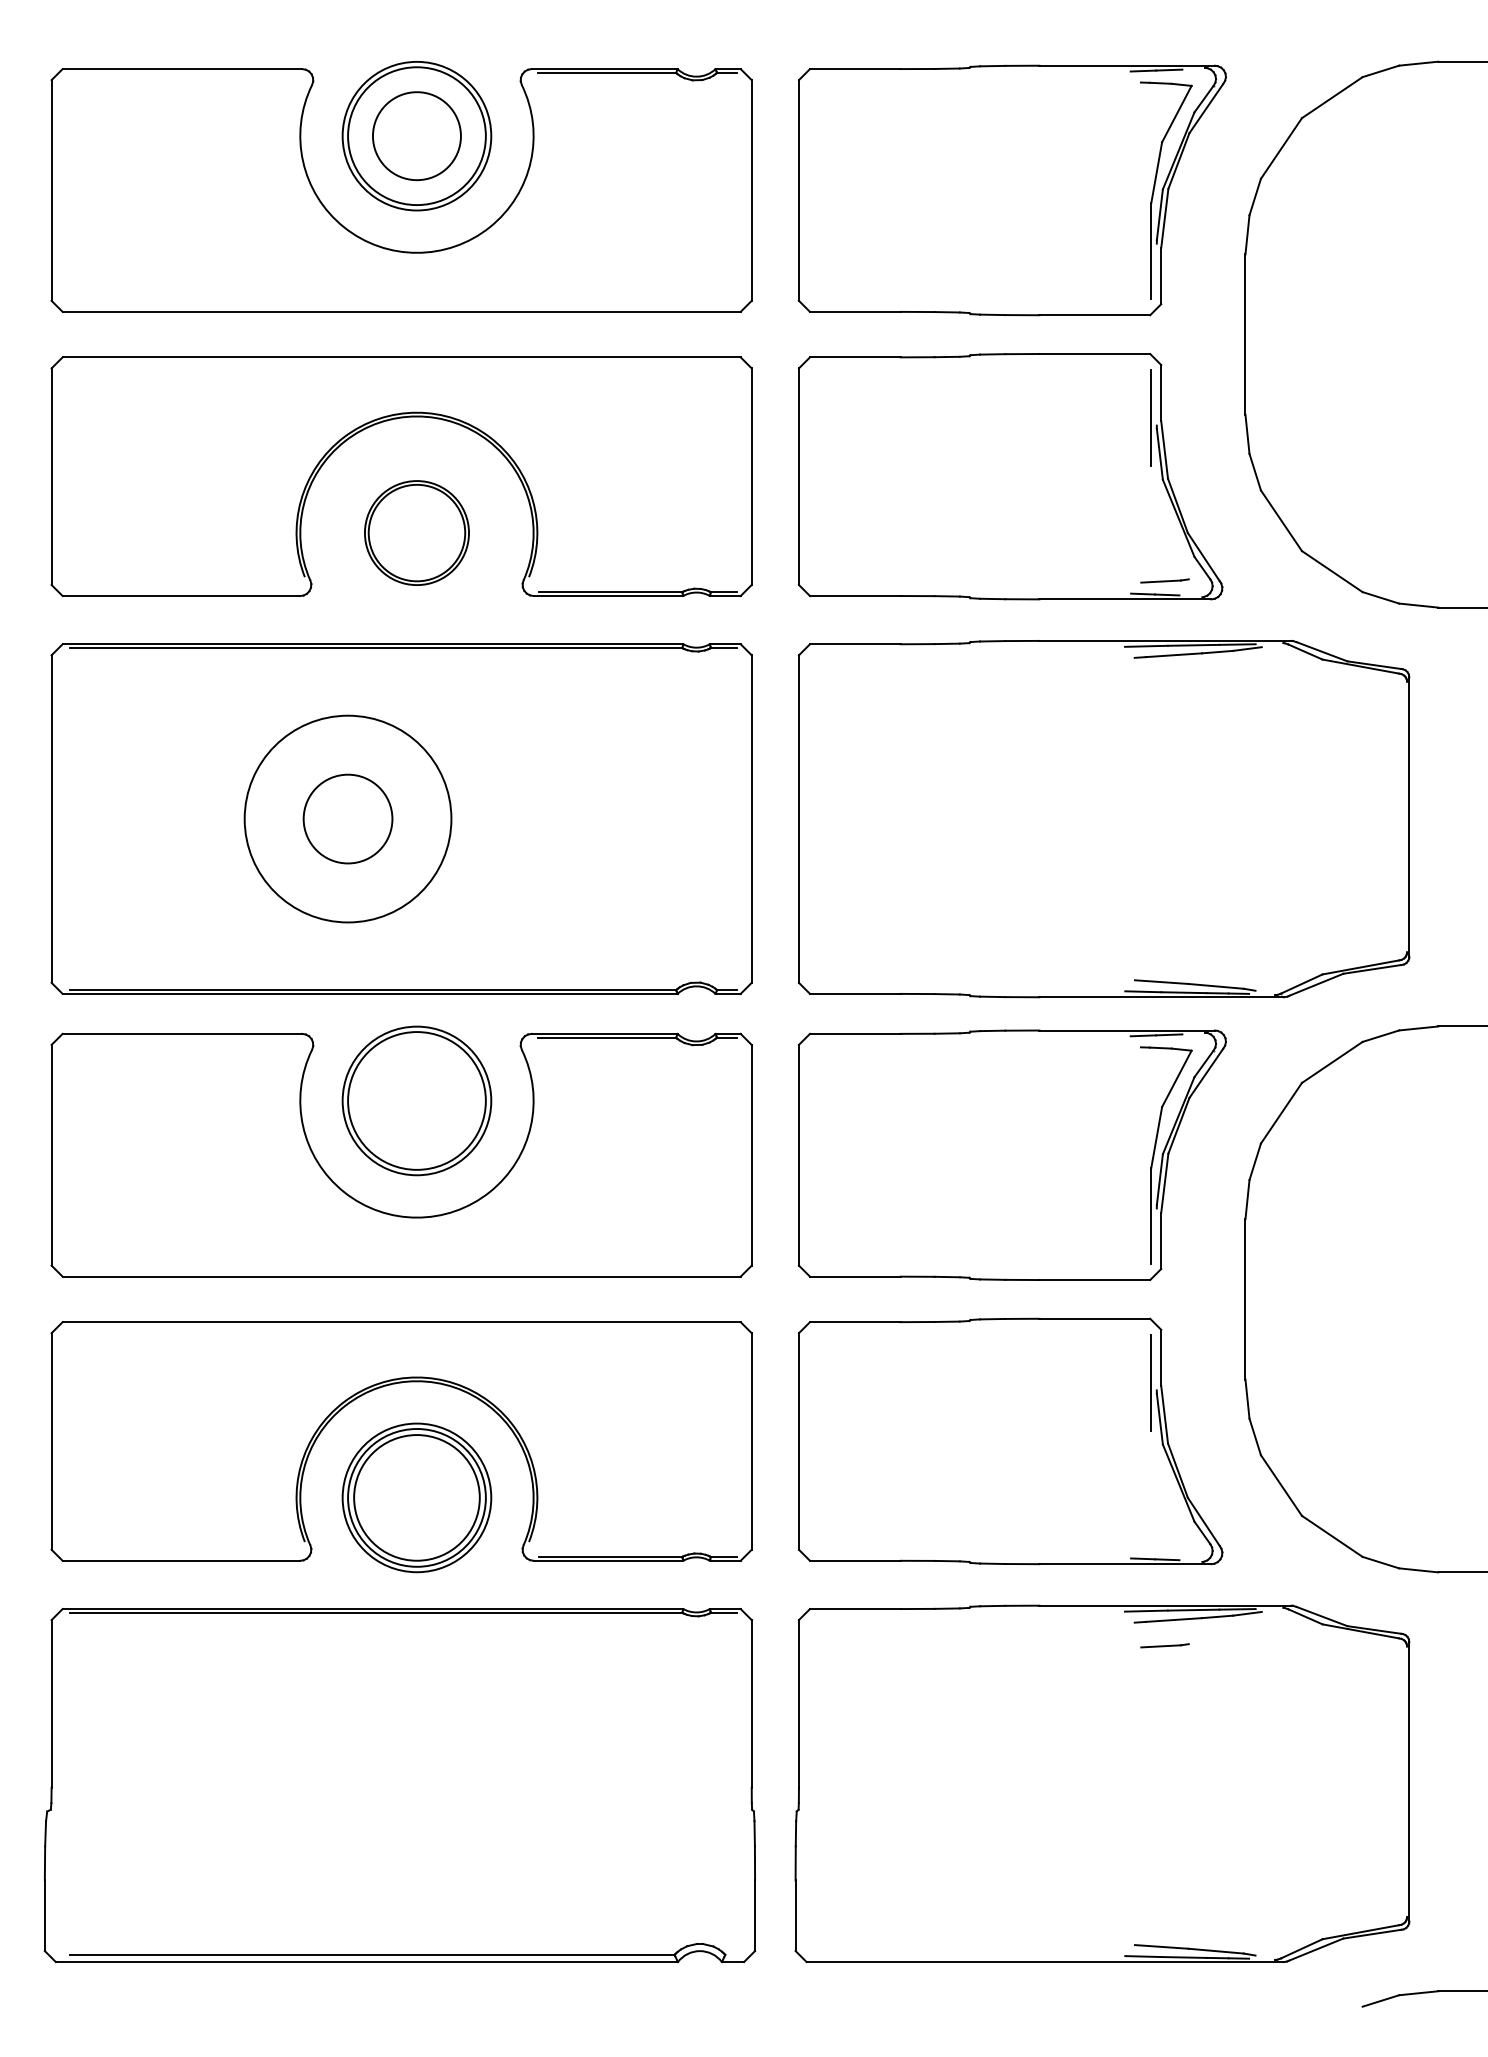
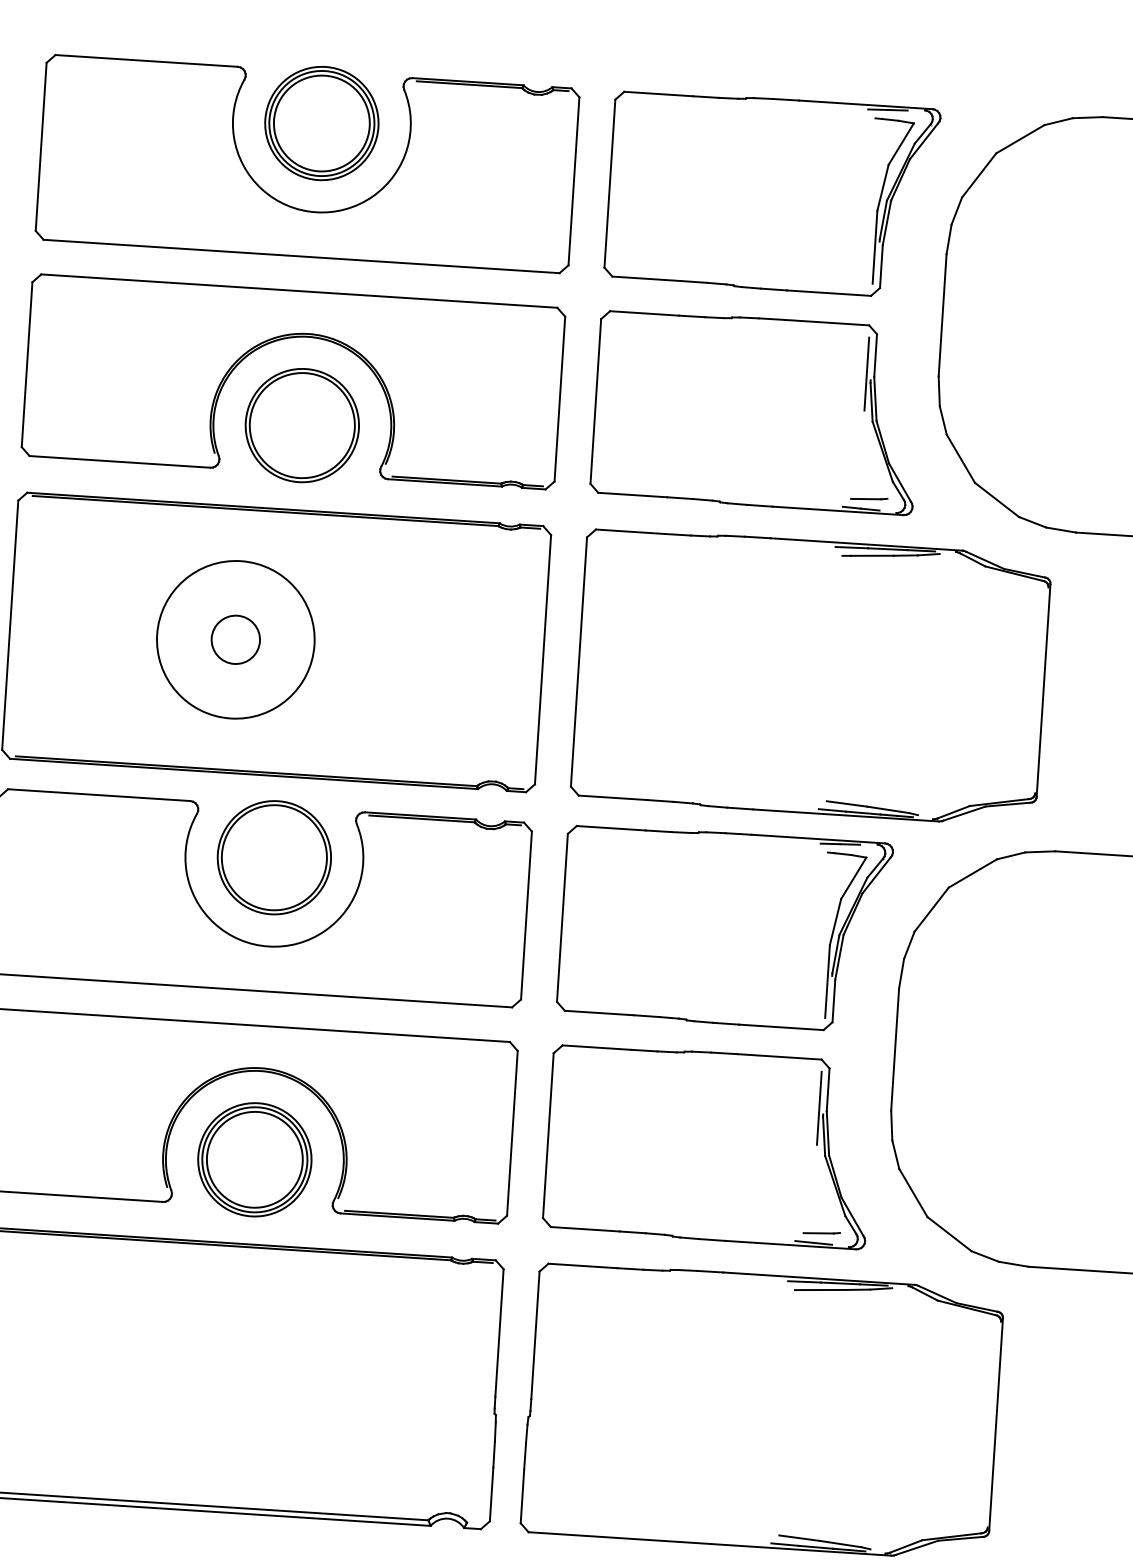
circle: (416, 136) -> (321, 123), size x1.43
part: (416, 532) -> (302, 425), size x1.43
circle: (347, 818) -> (235, 639), size x0.71
line: (1164, 1645) -> (821, 1232), moved

